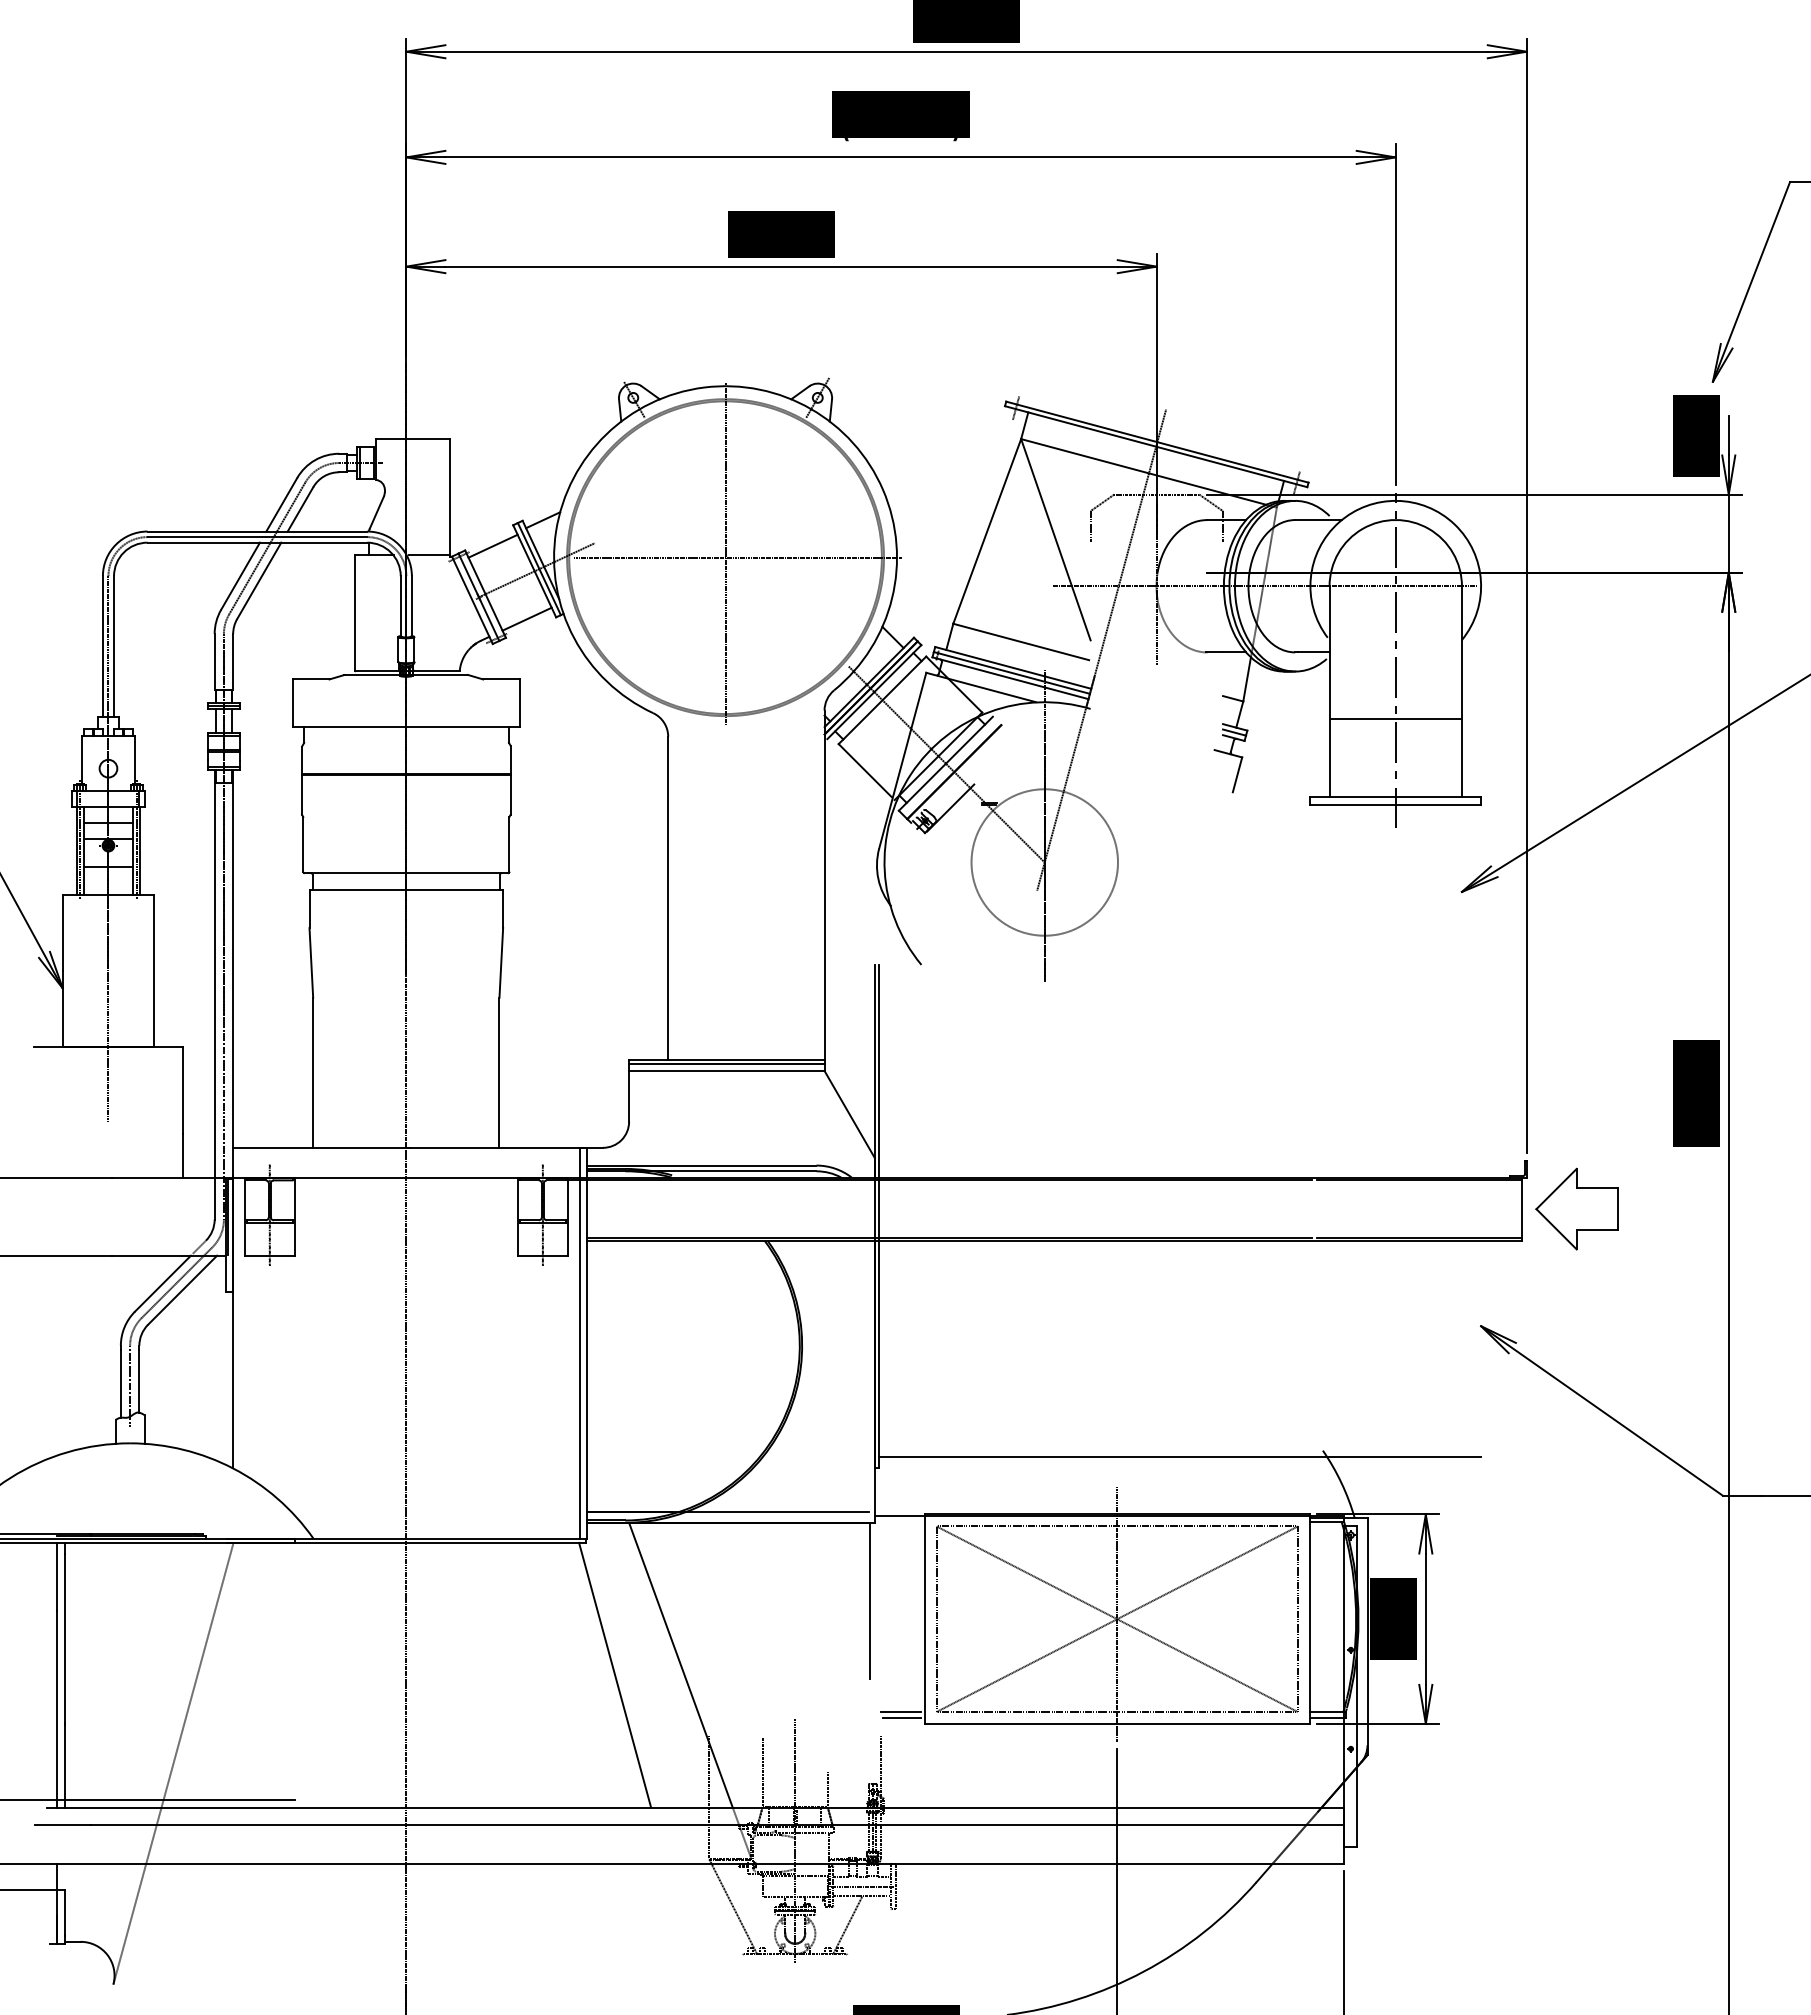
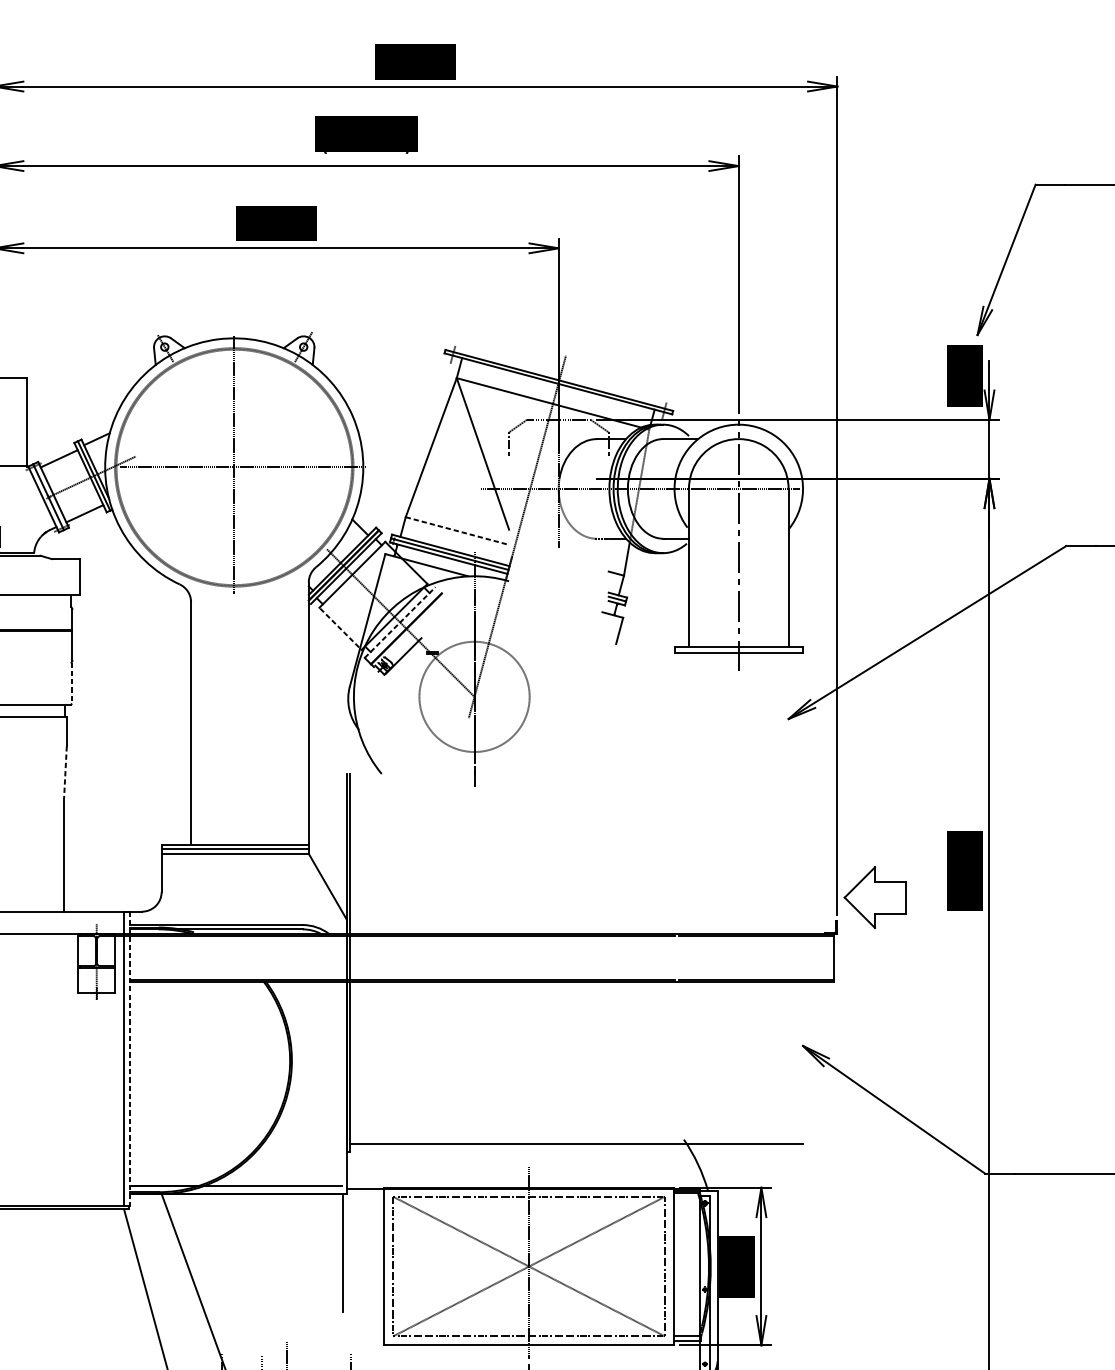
line: (1021, 642) -> (457, 531), solid -> dashed
line: (1395, 718) -> (738, 588), removed
line: (946, 763) -> (400, 622), solid -> dashed
line: (864, 770) -> (338, 627), solid -> dashed
line: (509, 844) -> (71, 683), solid -> dashed
line: (501, 962) -> (65, 772), solid -> dashed
part: (1576, 1208) -> (874, 897), moved
line: (586, 1343) -> (129, 1058), solid -> dashed
line: (900, 1712) -> (365, 1336), removed
line: (901, 1718) -> (366, 1341), removed

